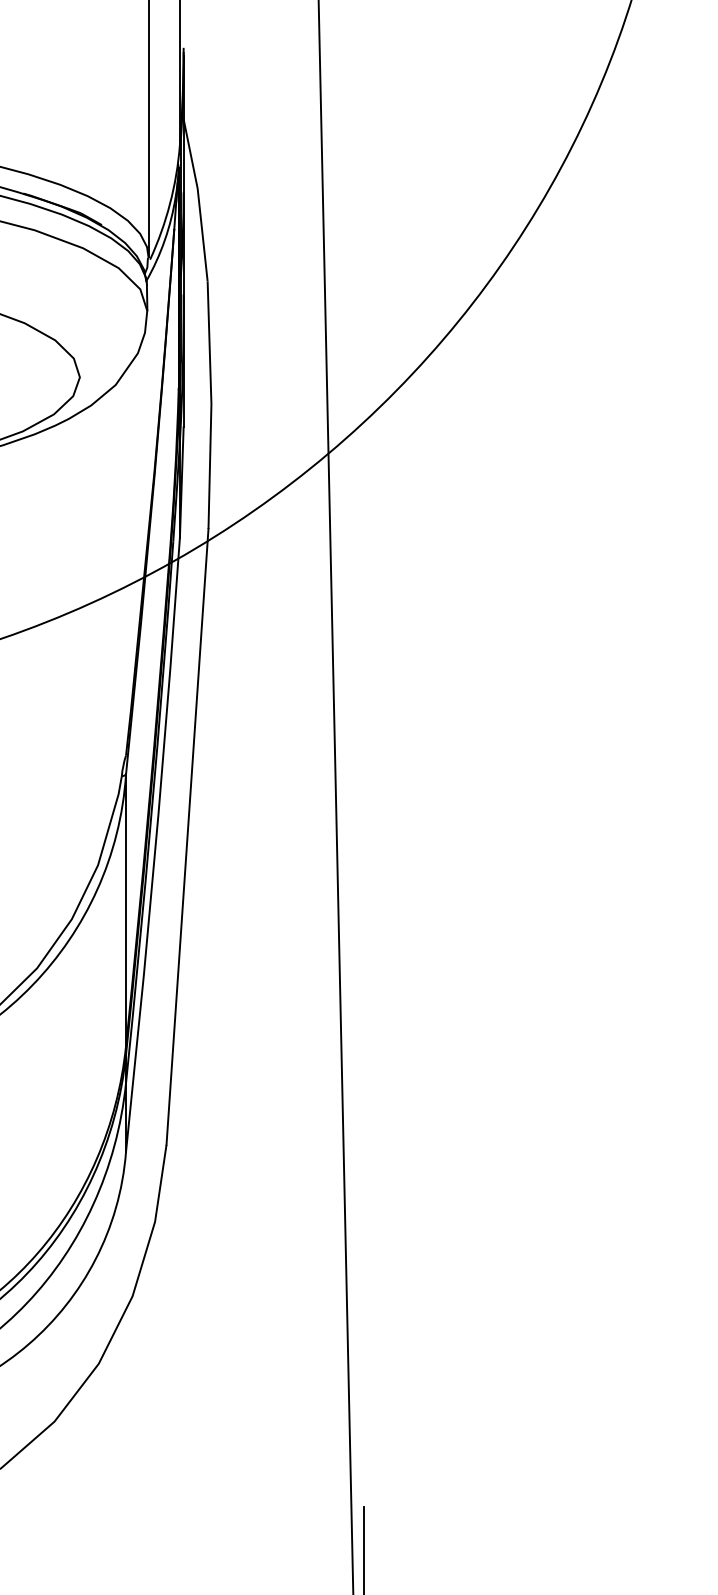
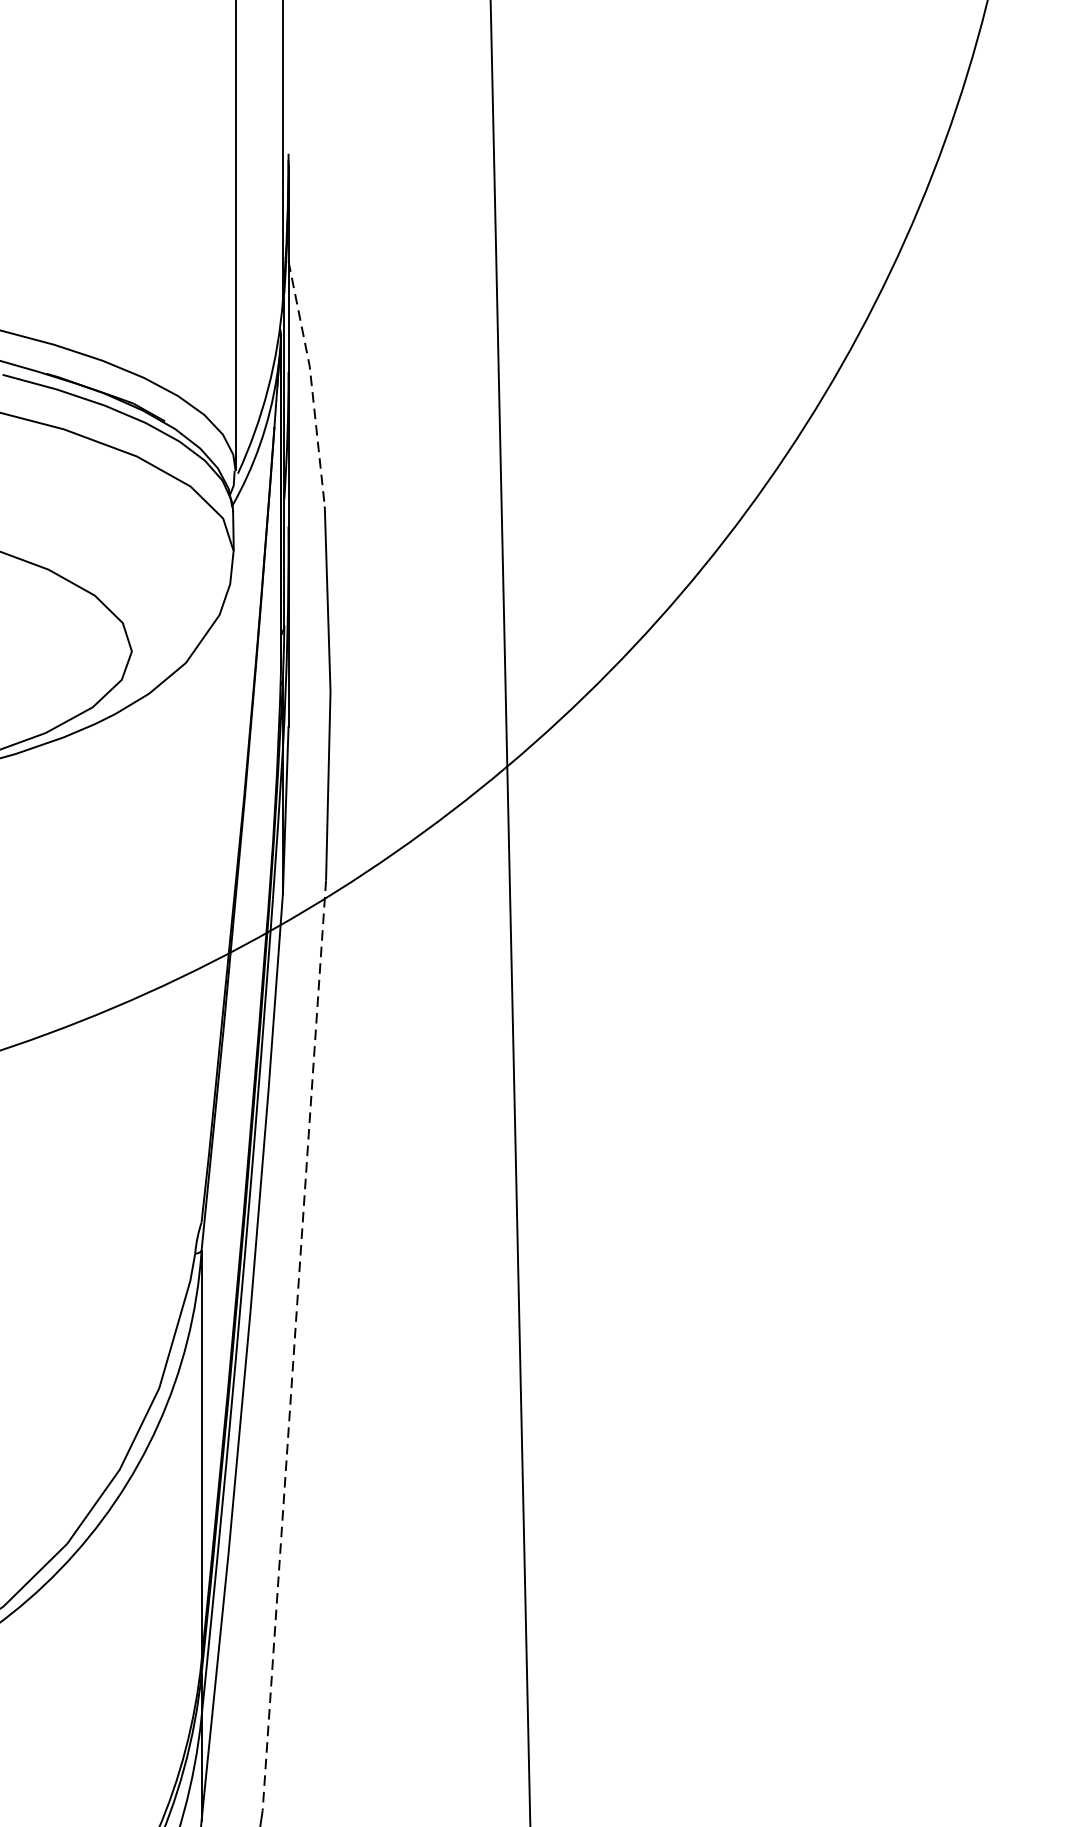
line: (198, 199) -> (310, 382), solid -> dashed
line: (187, 836) -> (294, 1344), solid -> dashed

